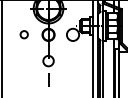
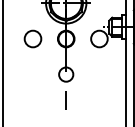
circle: (24, 34) -> (33, 38), size x1.67

